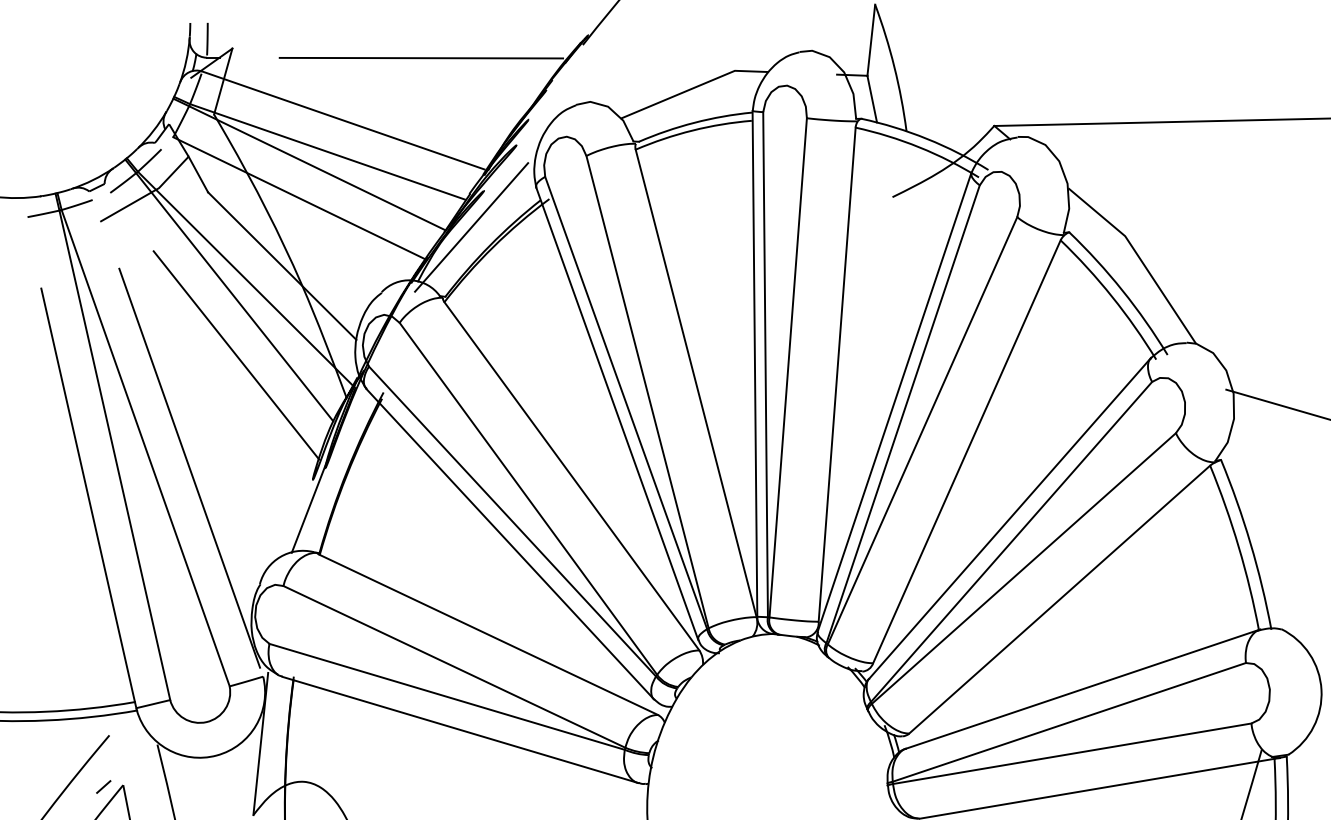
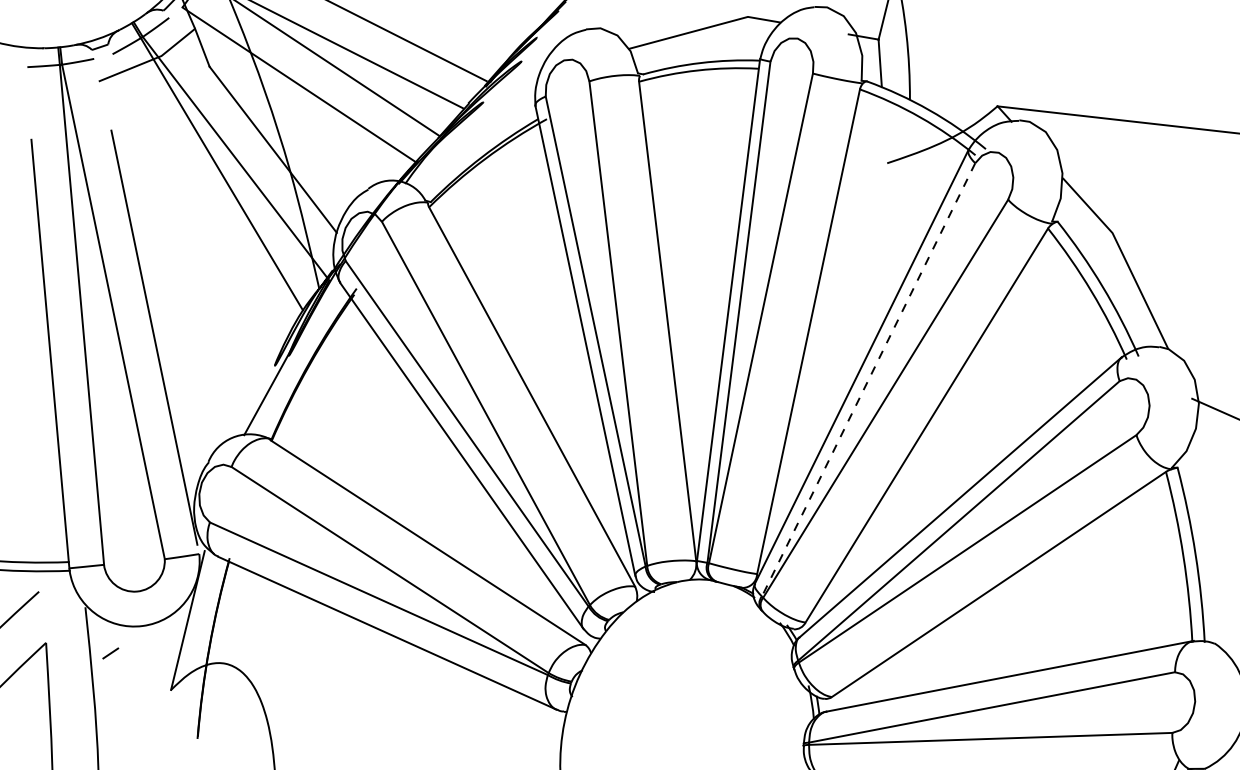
line: (471, 227) -> (465, 136), removed
line: (236, 355) -> (215, 232), removed
line: (902, 414) -> (867, 379), solid -> dashed
line: (103, 786) -> (110, 652), moved

